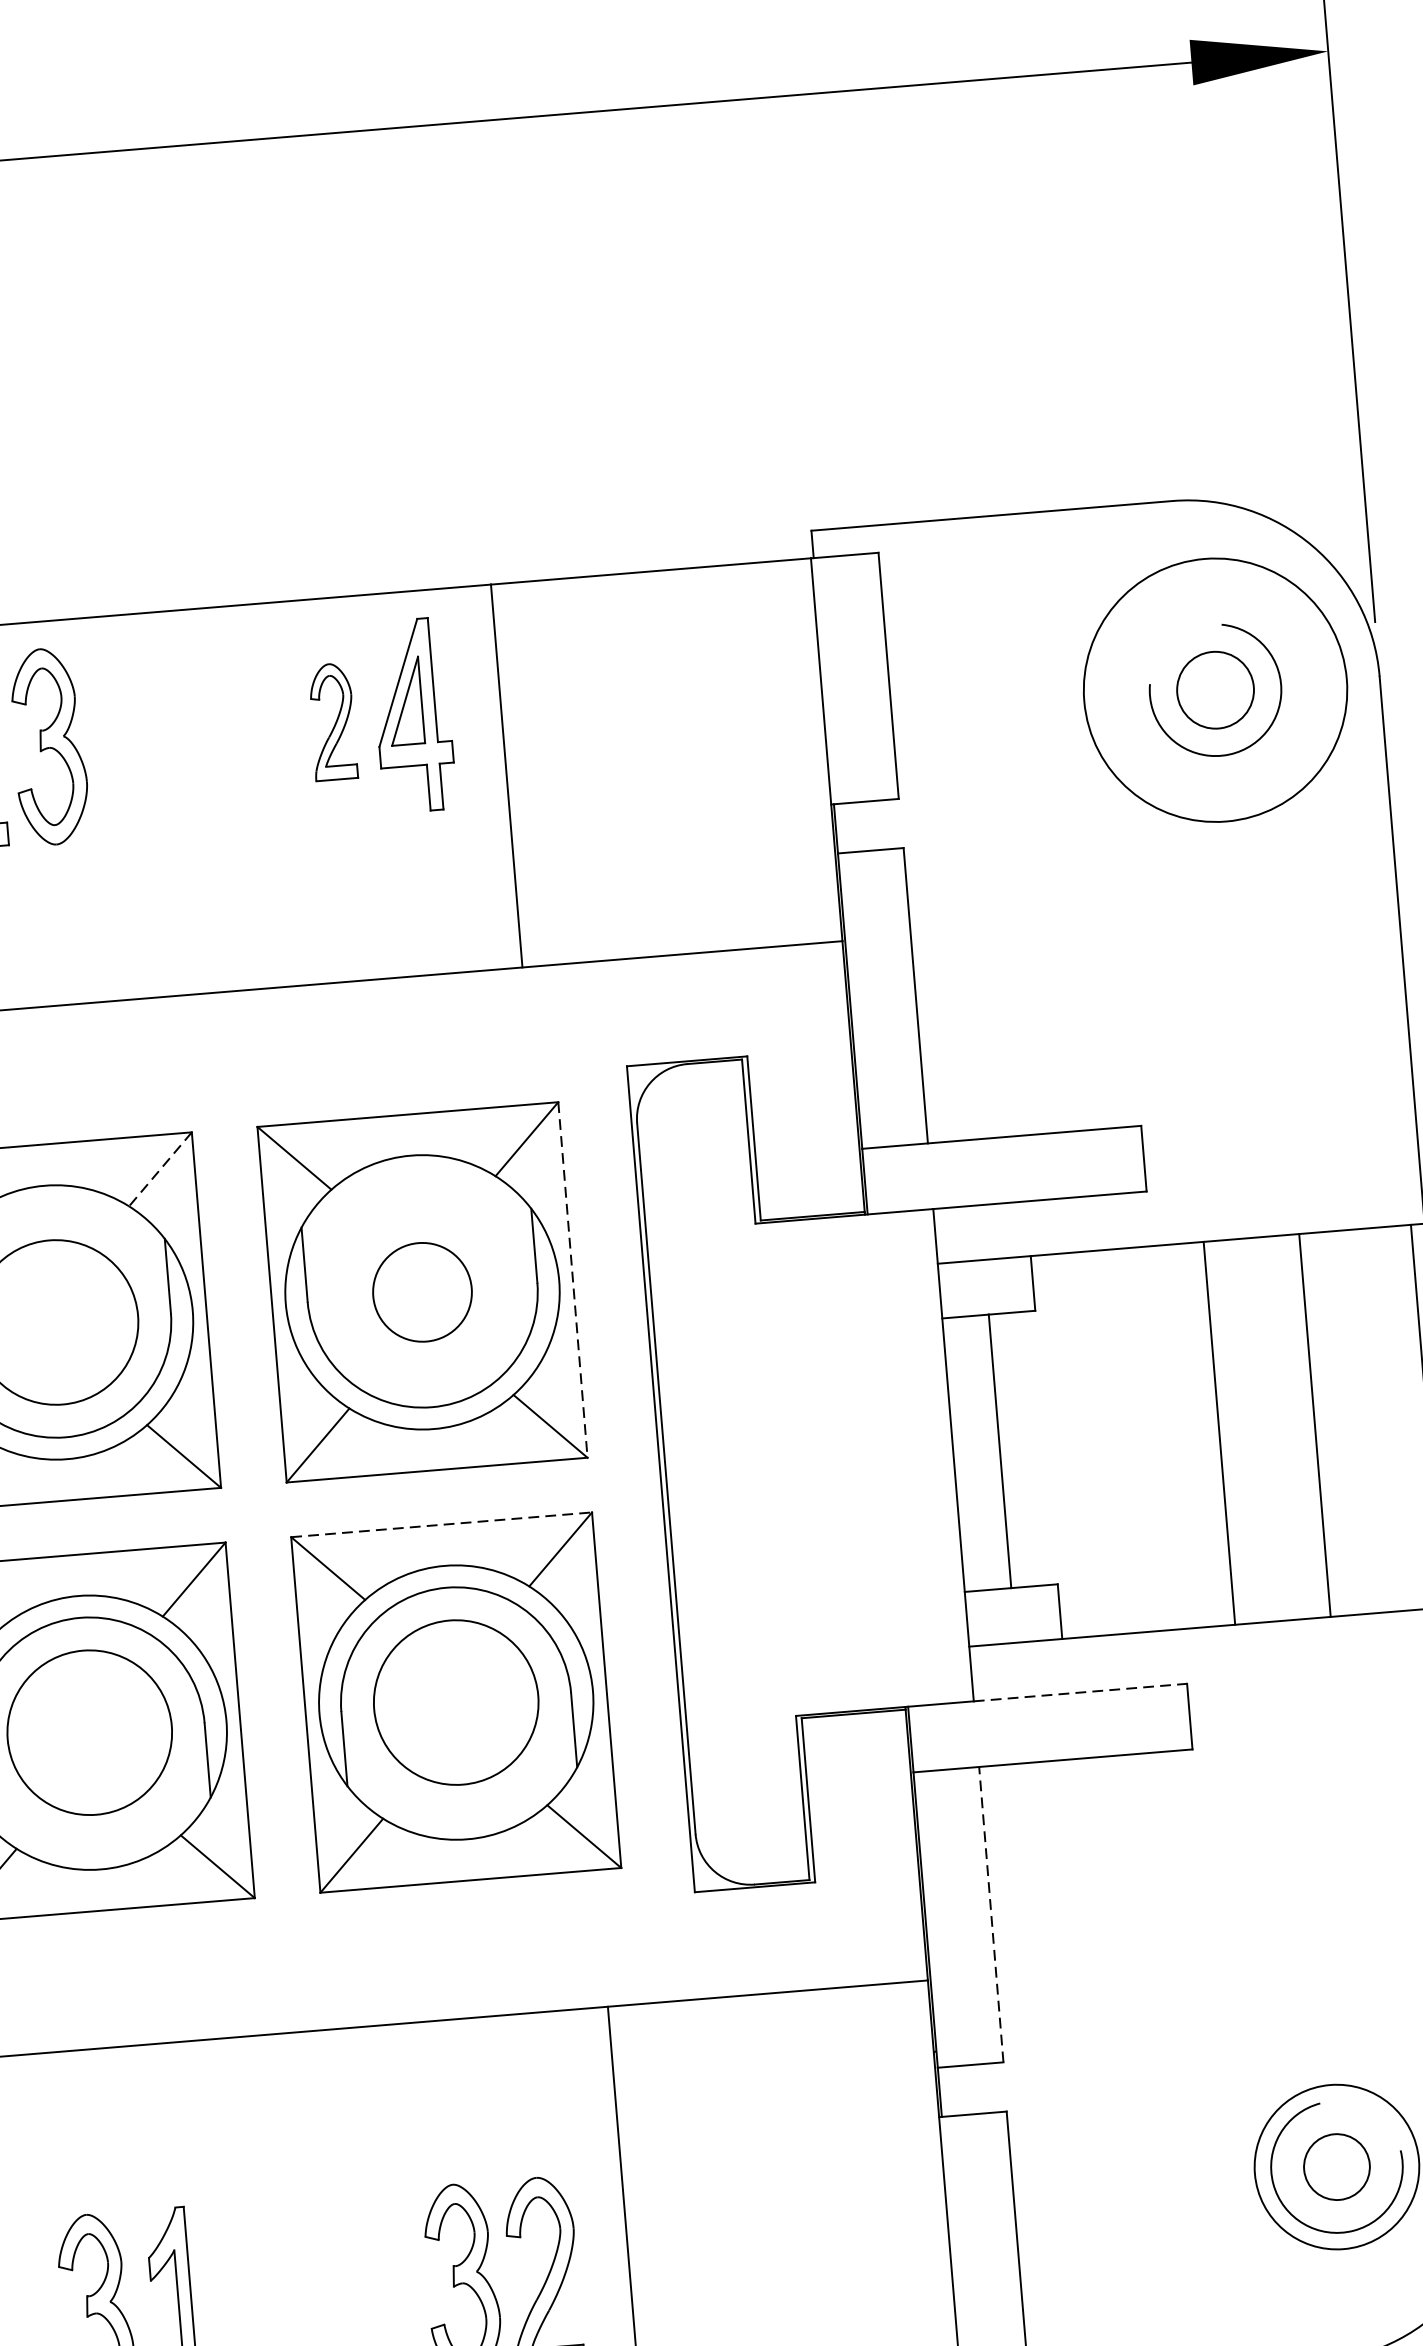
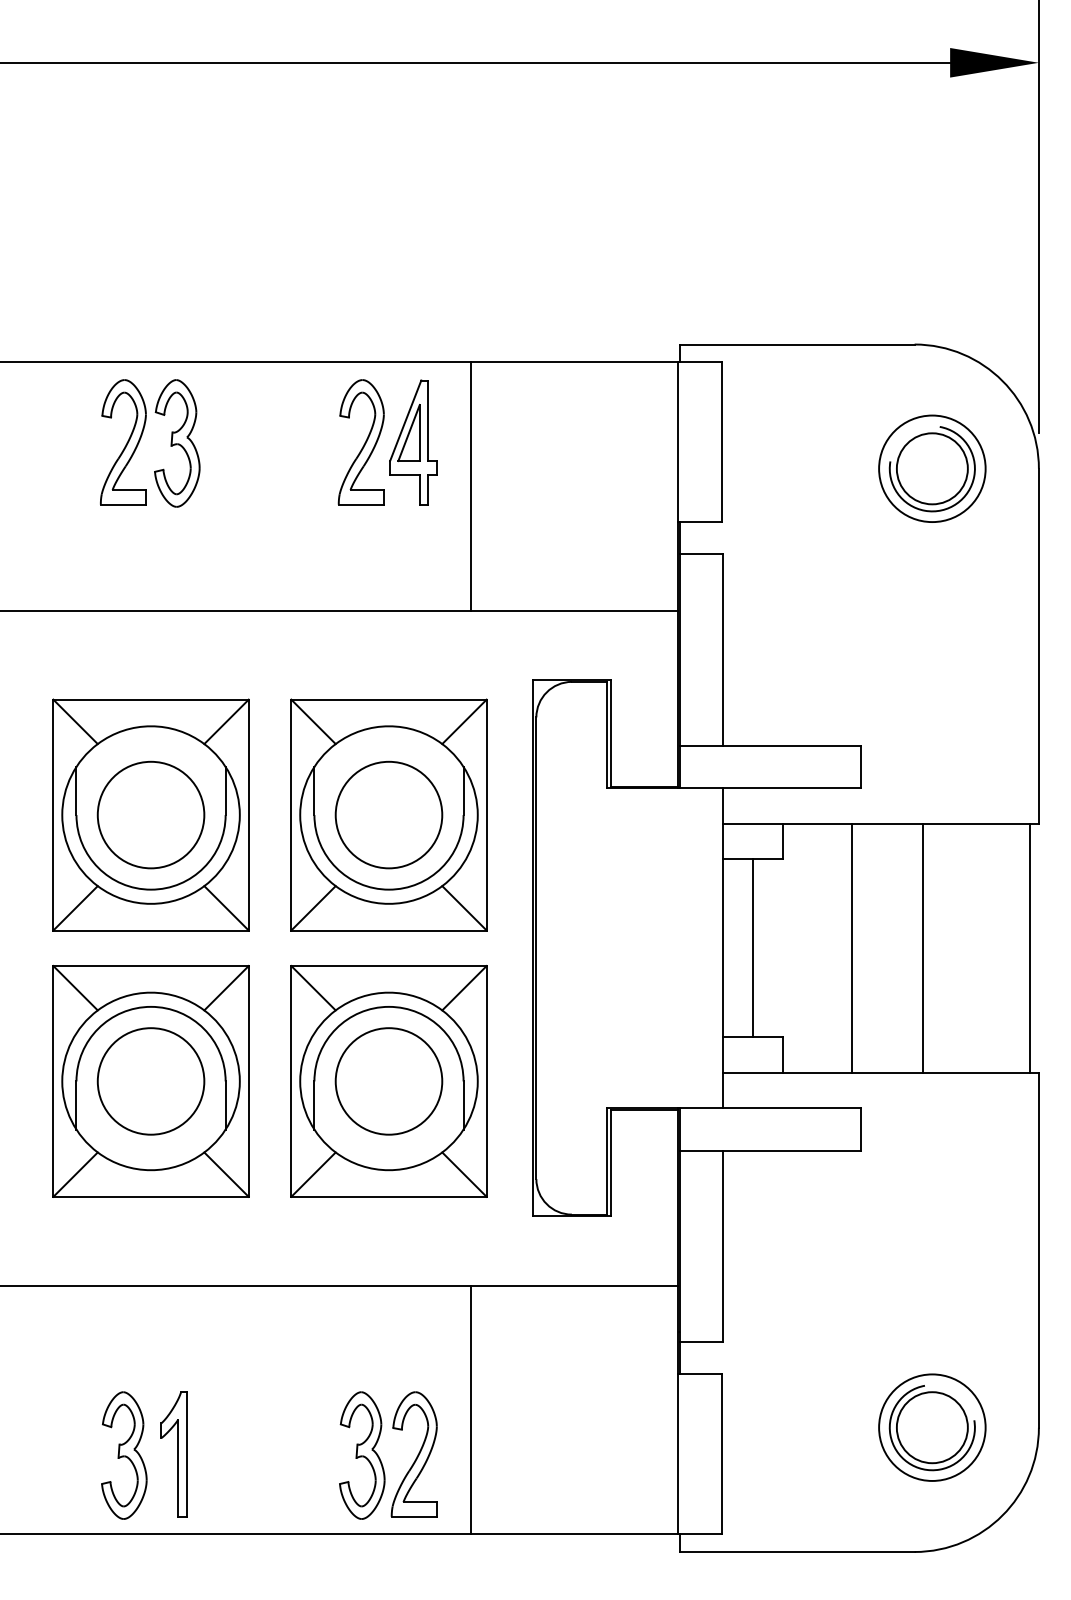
circle: (1214, 689) -> (931, 468), size x1.43
circle: (1215, 689) -> (932, 468), size x0.62
part: (331, 722) -> (360, 442), size x1.67
line: (160, 1170) -> (226, 722), dashed -> solid
line: (572, 1280) -> (486, 815), dashed -> solid
circle: (421, 1291) -> (388, 814), size x1.67
line: (1314, 1424) -> (923, 947), moved
line: (1219, 1432) -> (852, 947), moved
line: (442, 1525) -> (389, 966), dashed -> solid
line: (1081, 1693) -> (792, 1108), dashed -> solid
line: (990, 1914) -> (722, 1246), dashed -> solid
circle: (1335, 2166) -> (931, 1427), size x1.67

